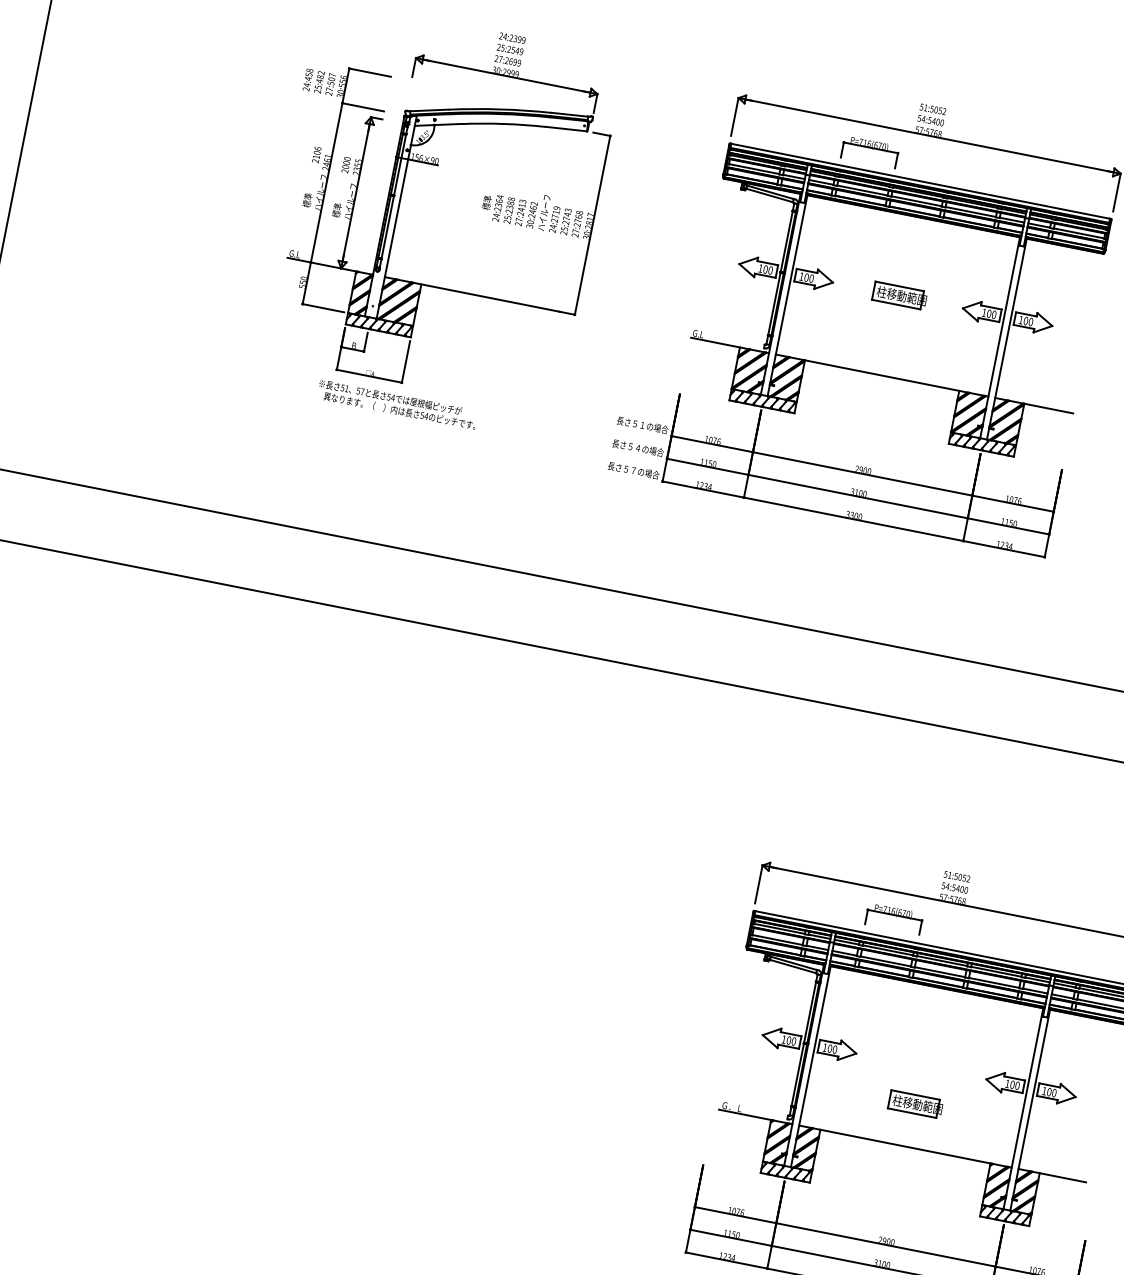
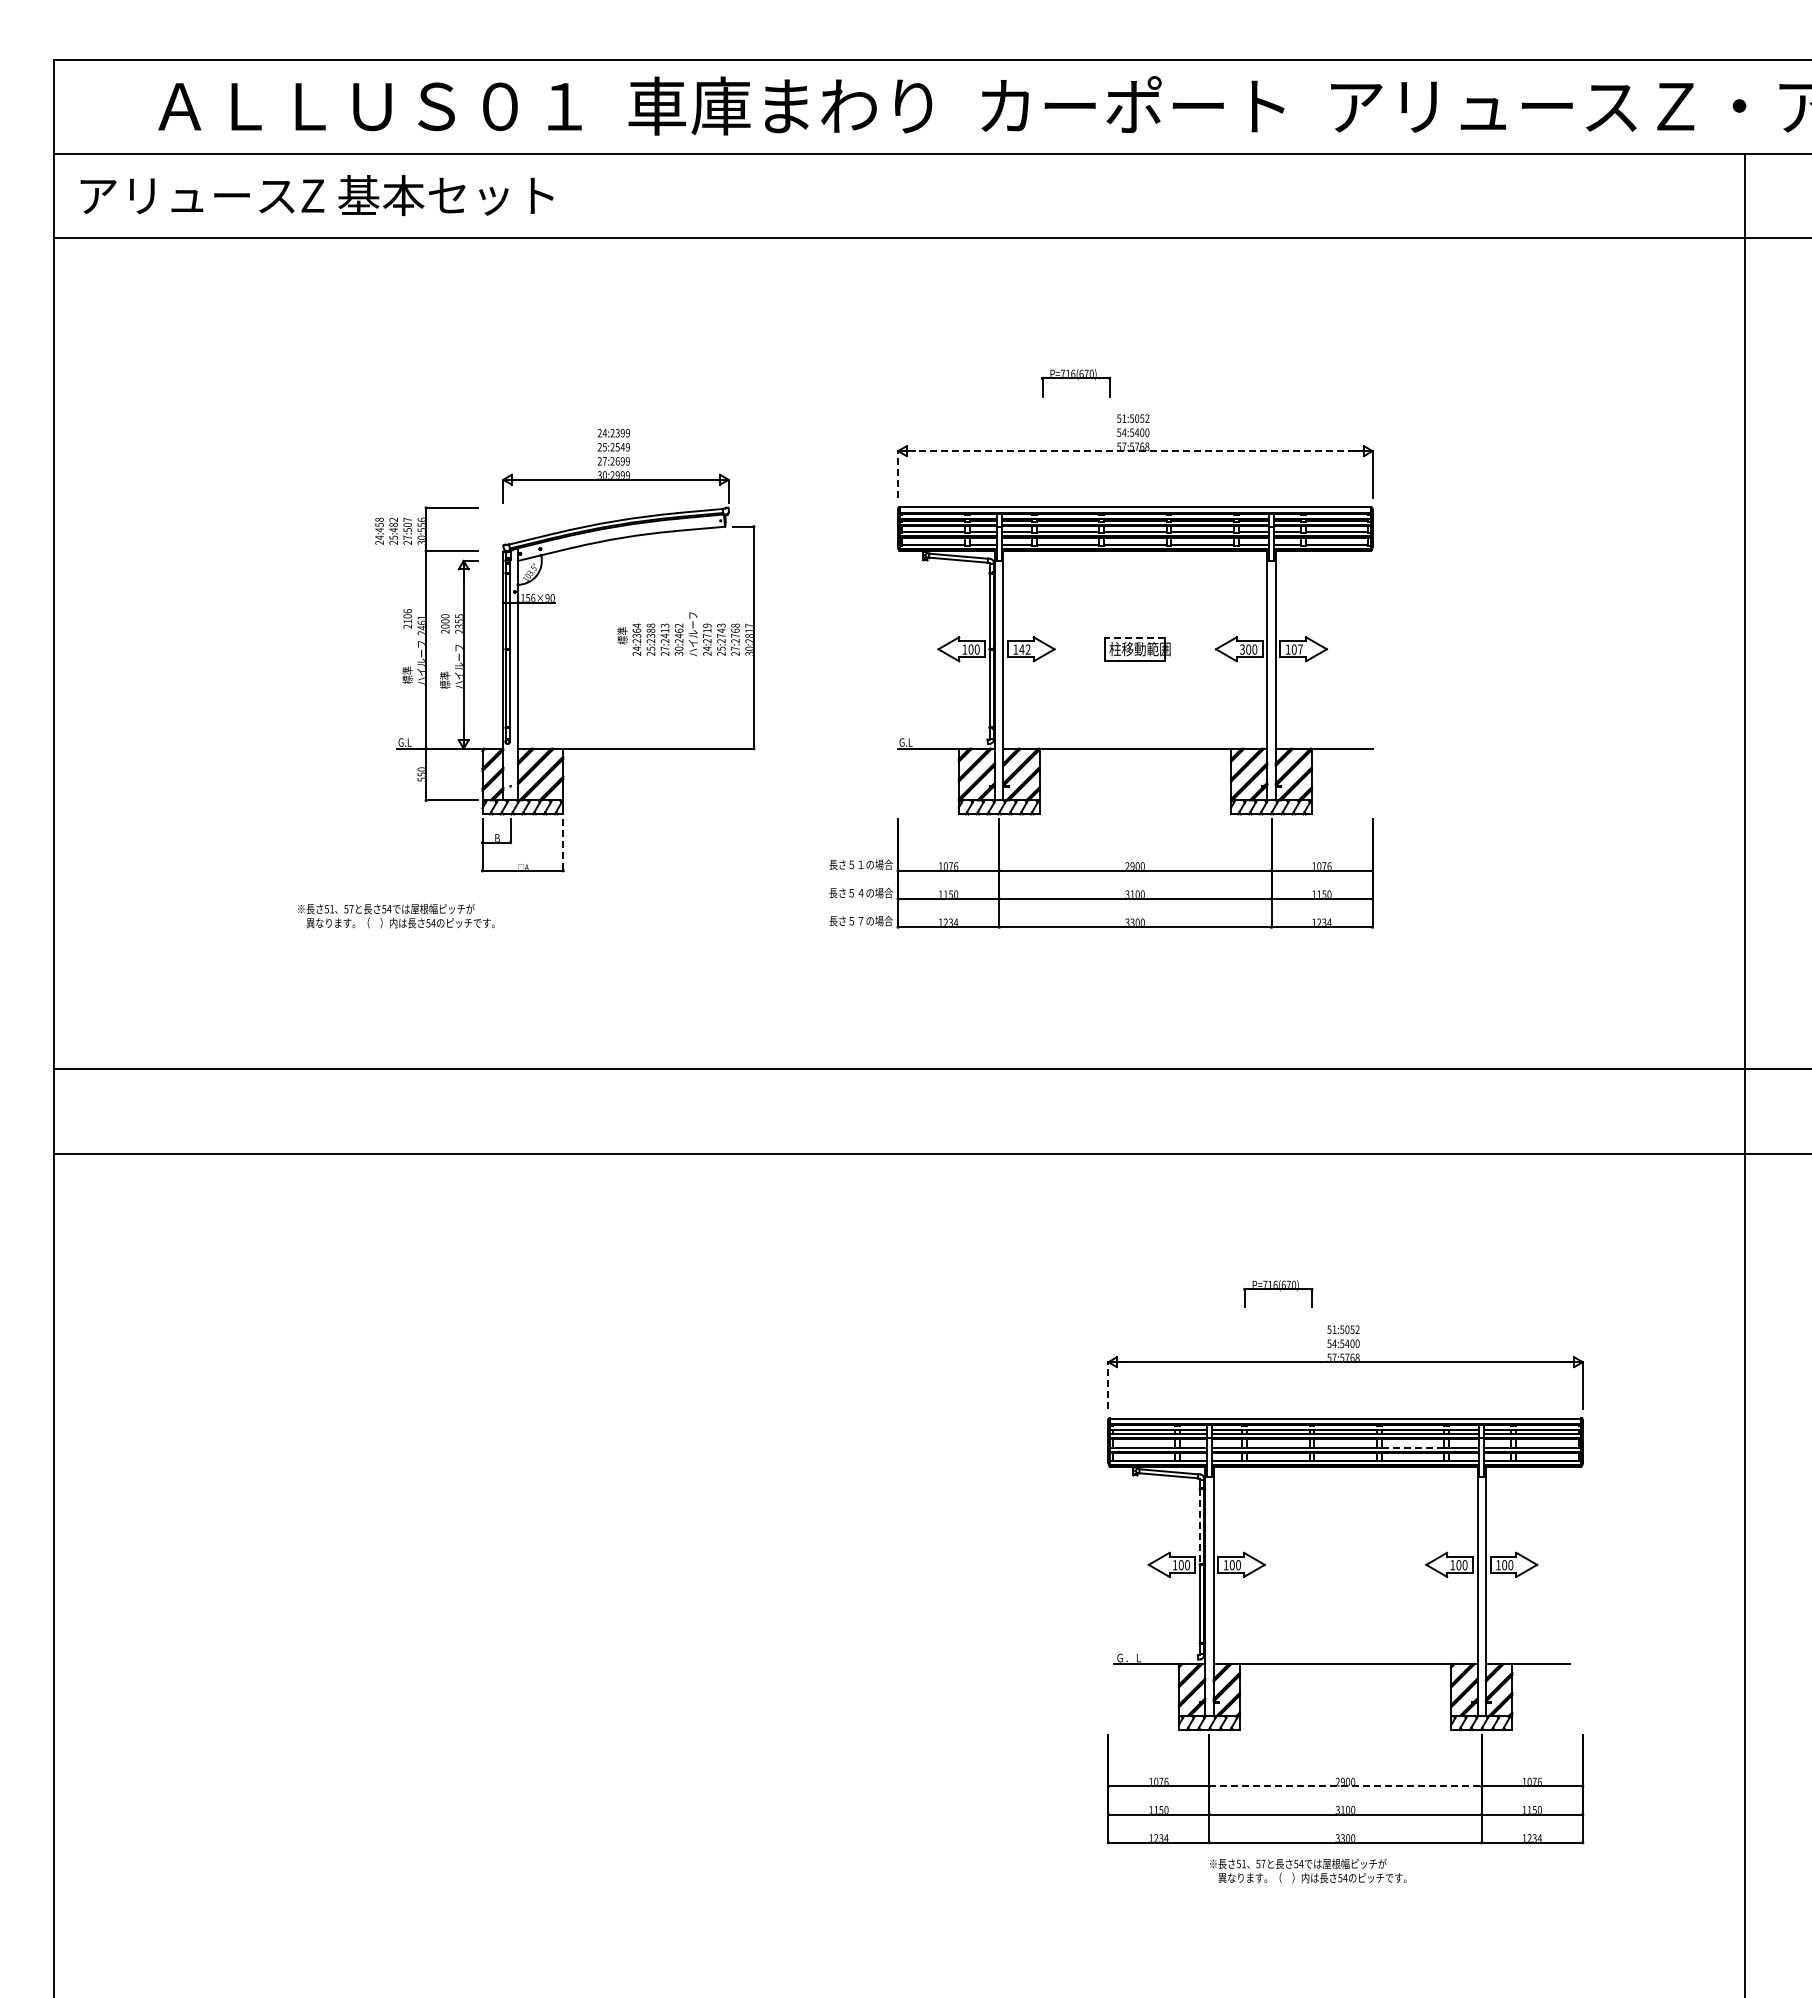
line: (735, 116) -> (898, 474), solid -> dashed
line: (929, 136) -> (1135, 451), solid -> dashed
part: (869, 151) -> (1075, 383), moved
text: (808, 277) -> (1024, 649), 100 -> 142
line: (899, 286) -> (1134, 638), solid -> dashed
text: (983, 312) -> (1241, 649), 100 -> 300
text: (1030, 322) -> (1300, 649), 100 -> 107
line: (406, 362) -> (563, 845), solid -> dashed
text: (397, 405) -> (396, 916), moved
line: (758, 884) -> (1108, 1385), solid -> dashed
part: (894, 918) -> (1278, 1293), moved
line: (994, 982) -> (1413, 1447), solid -> dashed
line: (809, 1012) -> (1199, 1526), solid -> dashed
part: (915, 1104) -> (1347, 1611), removed
line: (886, 1245) -> (1346, 1786), solid -> dashed

